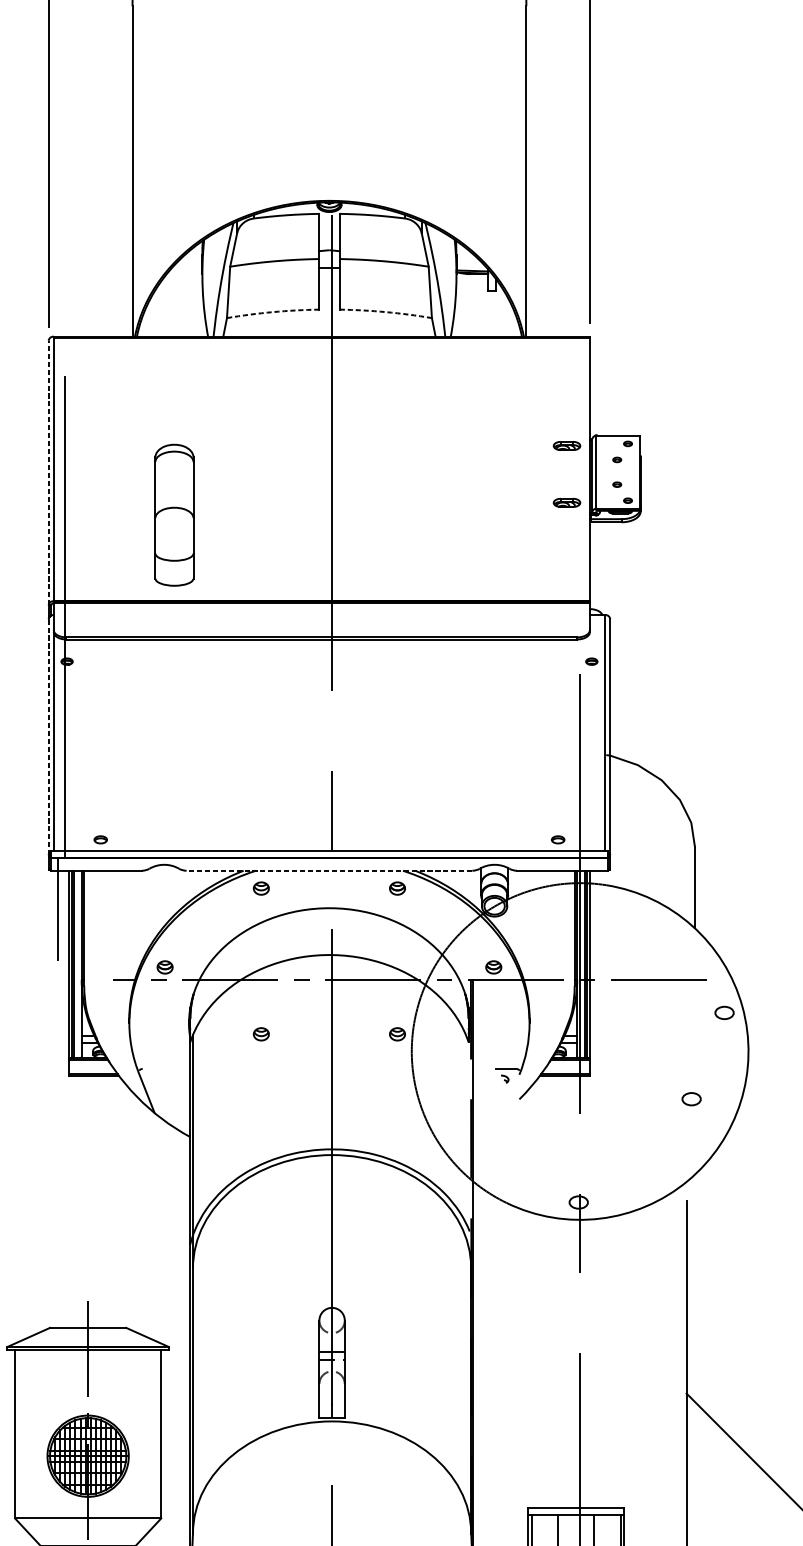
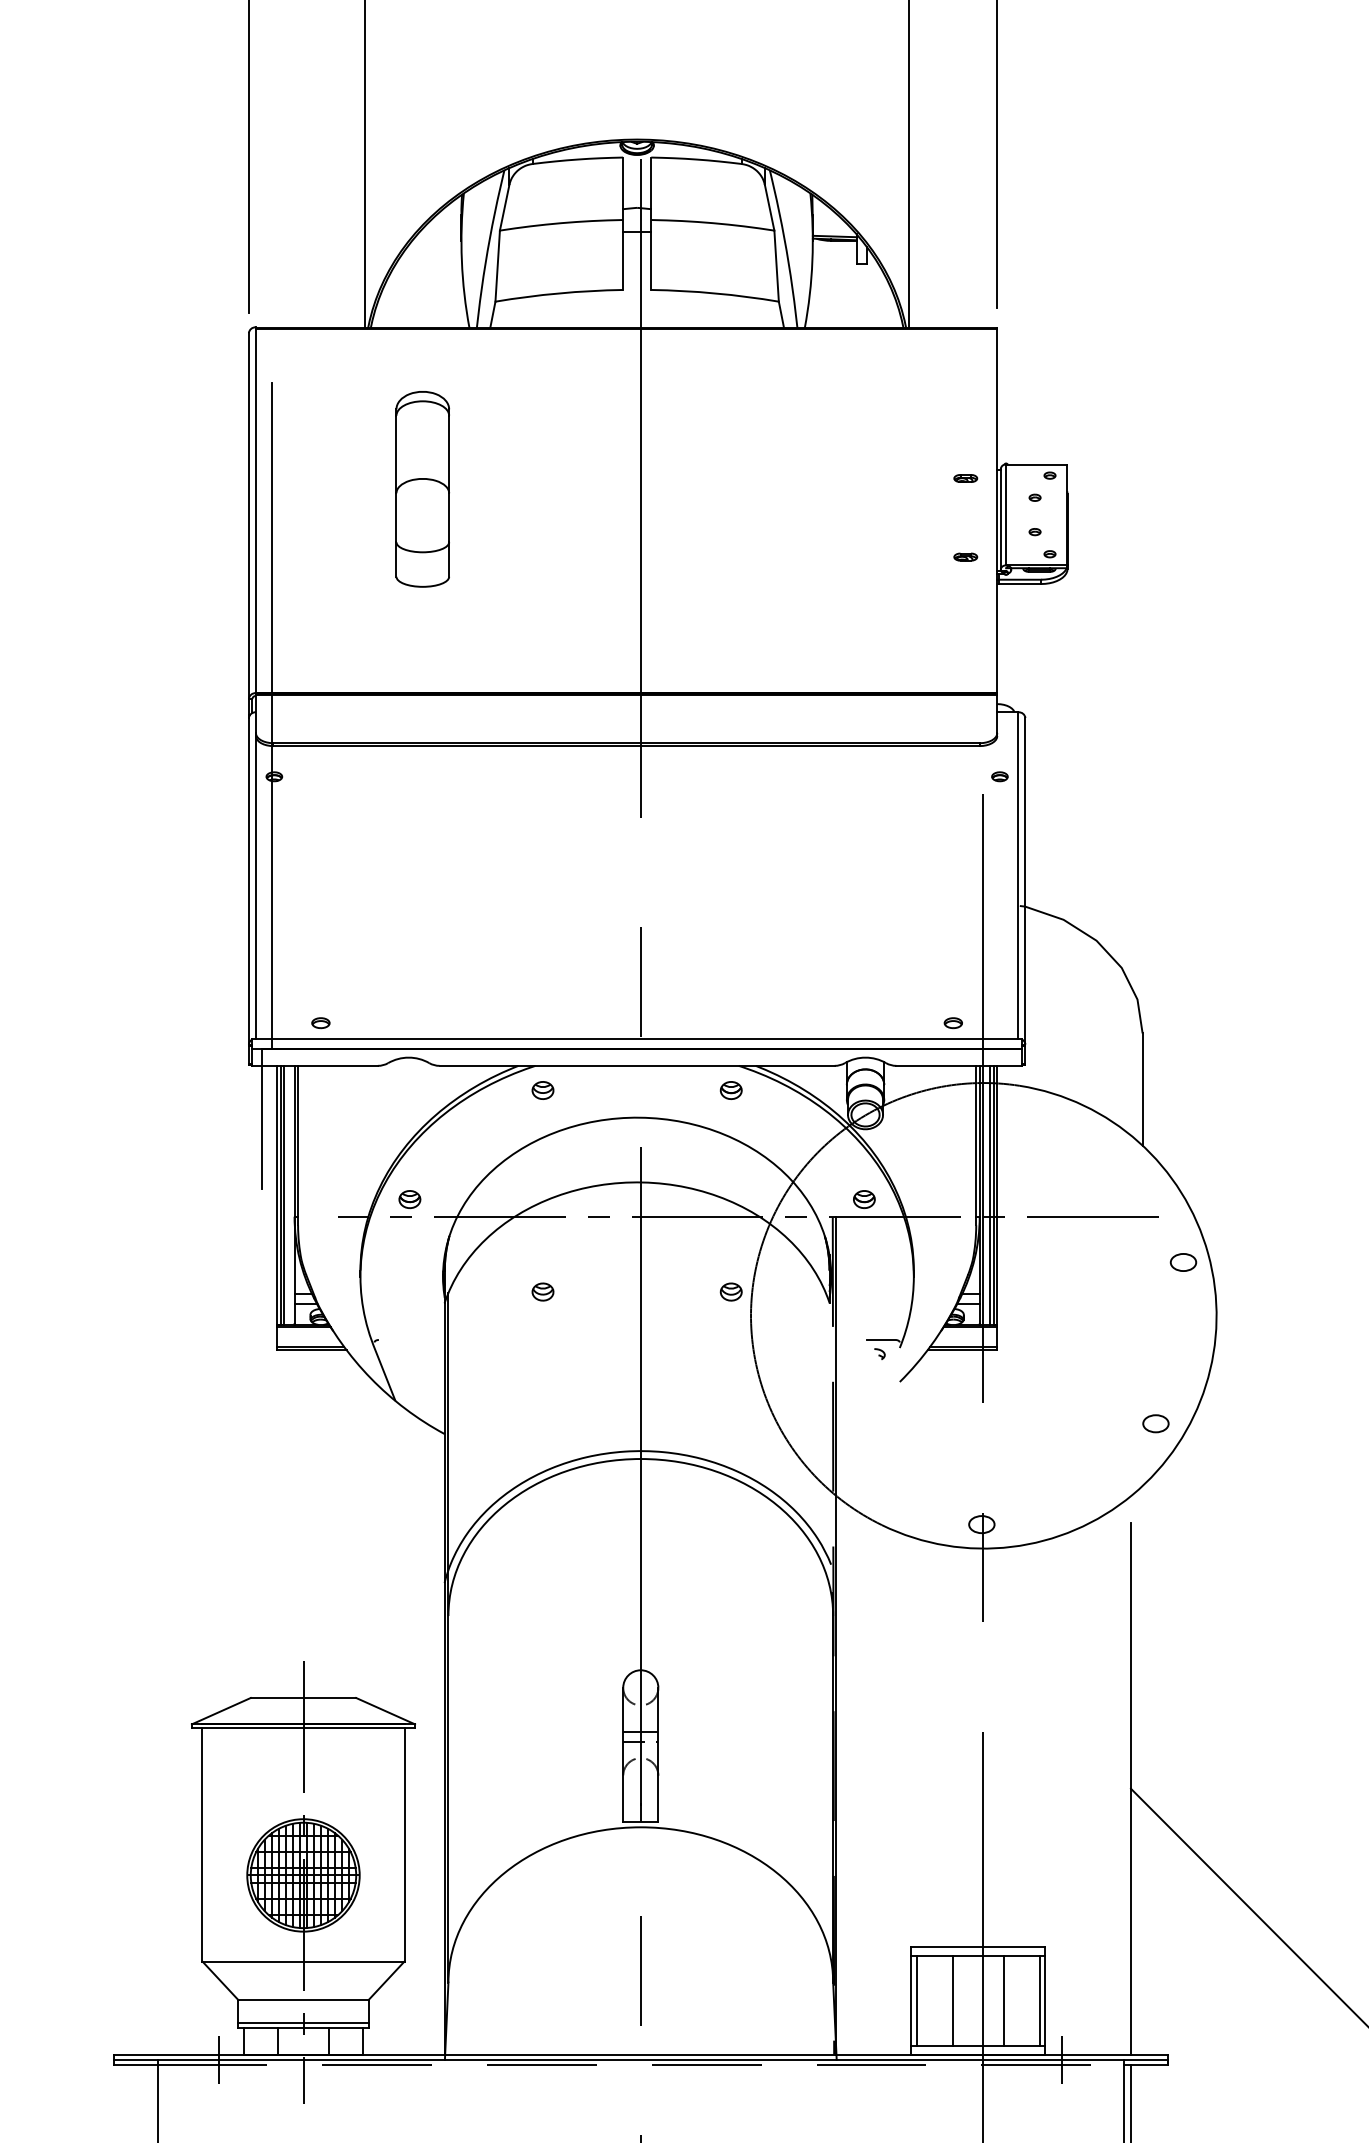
arc: (273, 312) -> (559, 293), dashed -> solid
arc: (386, 312) -> (715, 293), dashed -> solid
part: (566, 445) -> (965, 478), size x0.62
line: (48, 473) -> (248, 516), dashed -> solid
part: (566, 502) -> (965, 556), size x0.62
part: (174, 515) -> (422, 489), moved
line: (48, 736) -> (248, 880), dashed -> solid
line: (329, 870) -> (637, 1065), dashed -> solid
part: (691, 1099) -> (1155, 1423), moved

